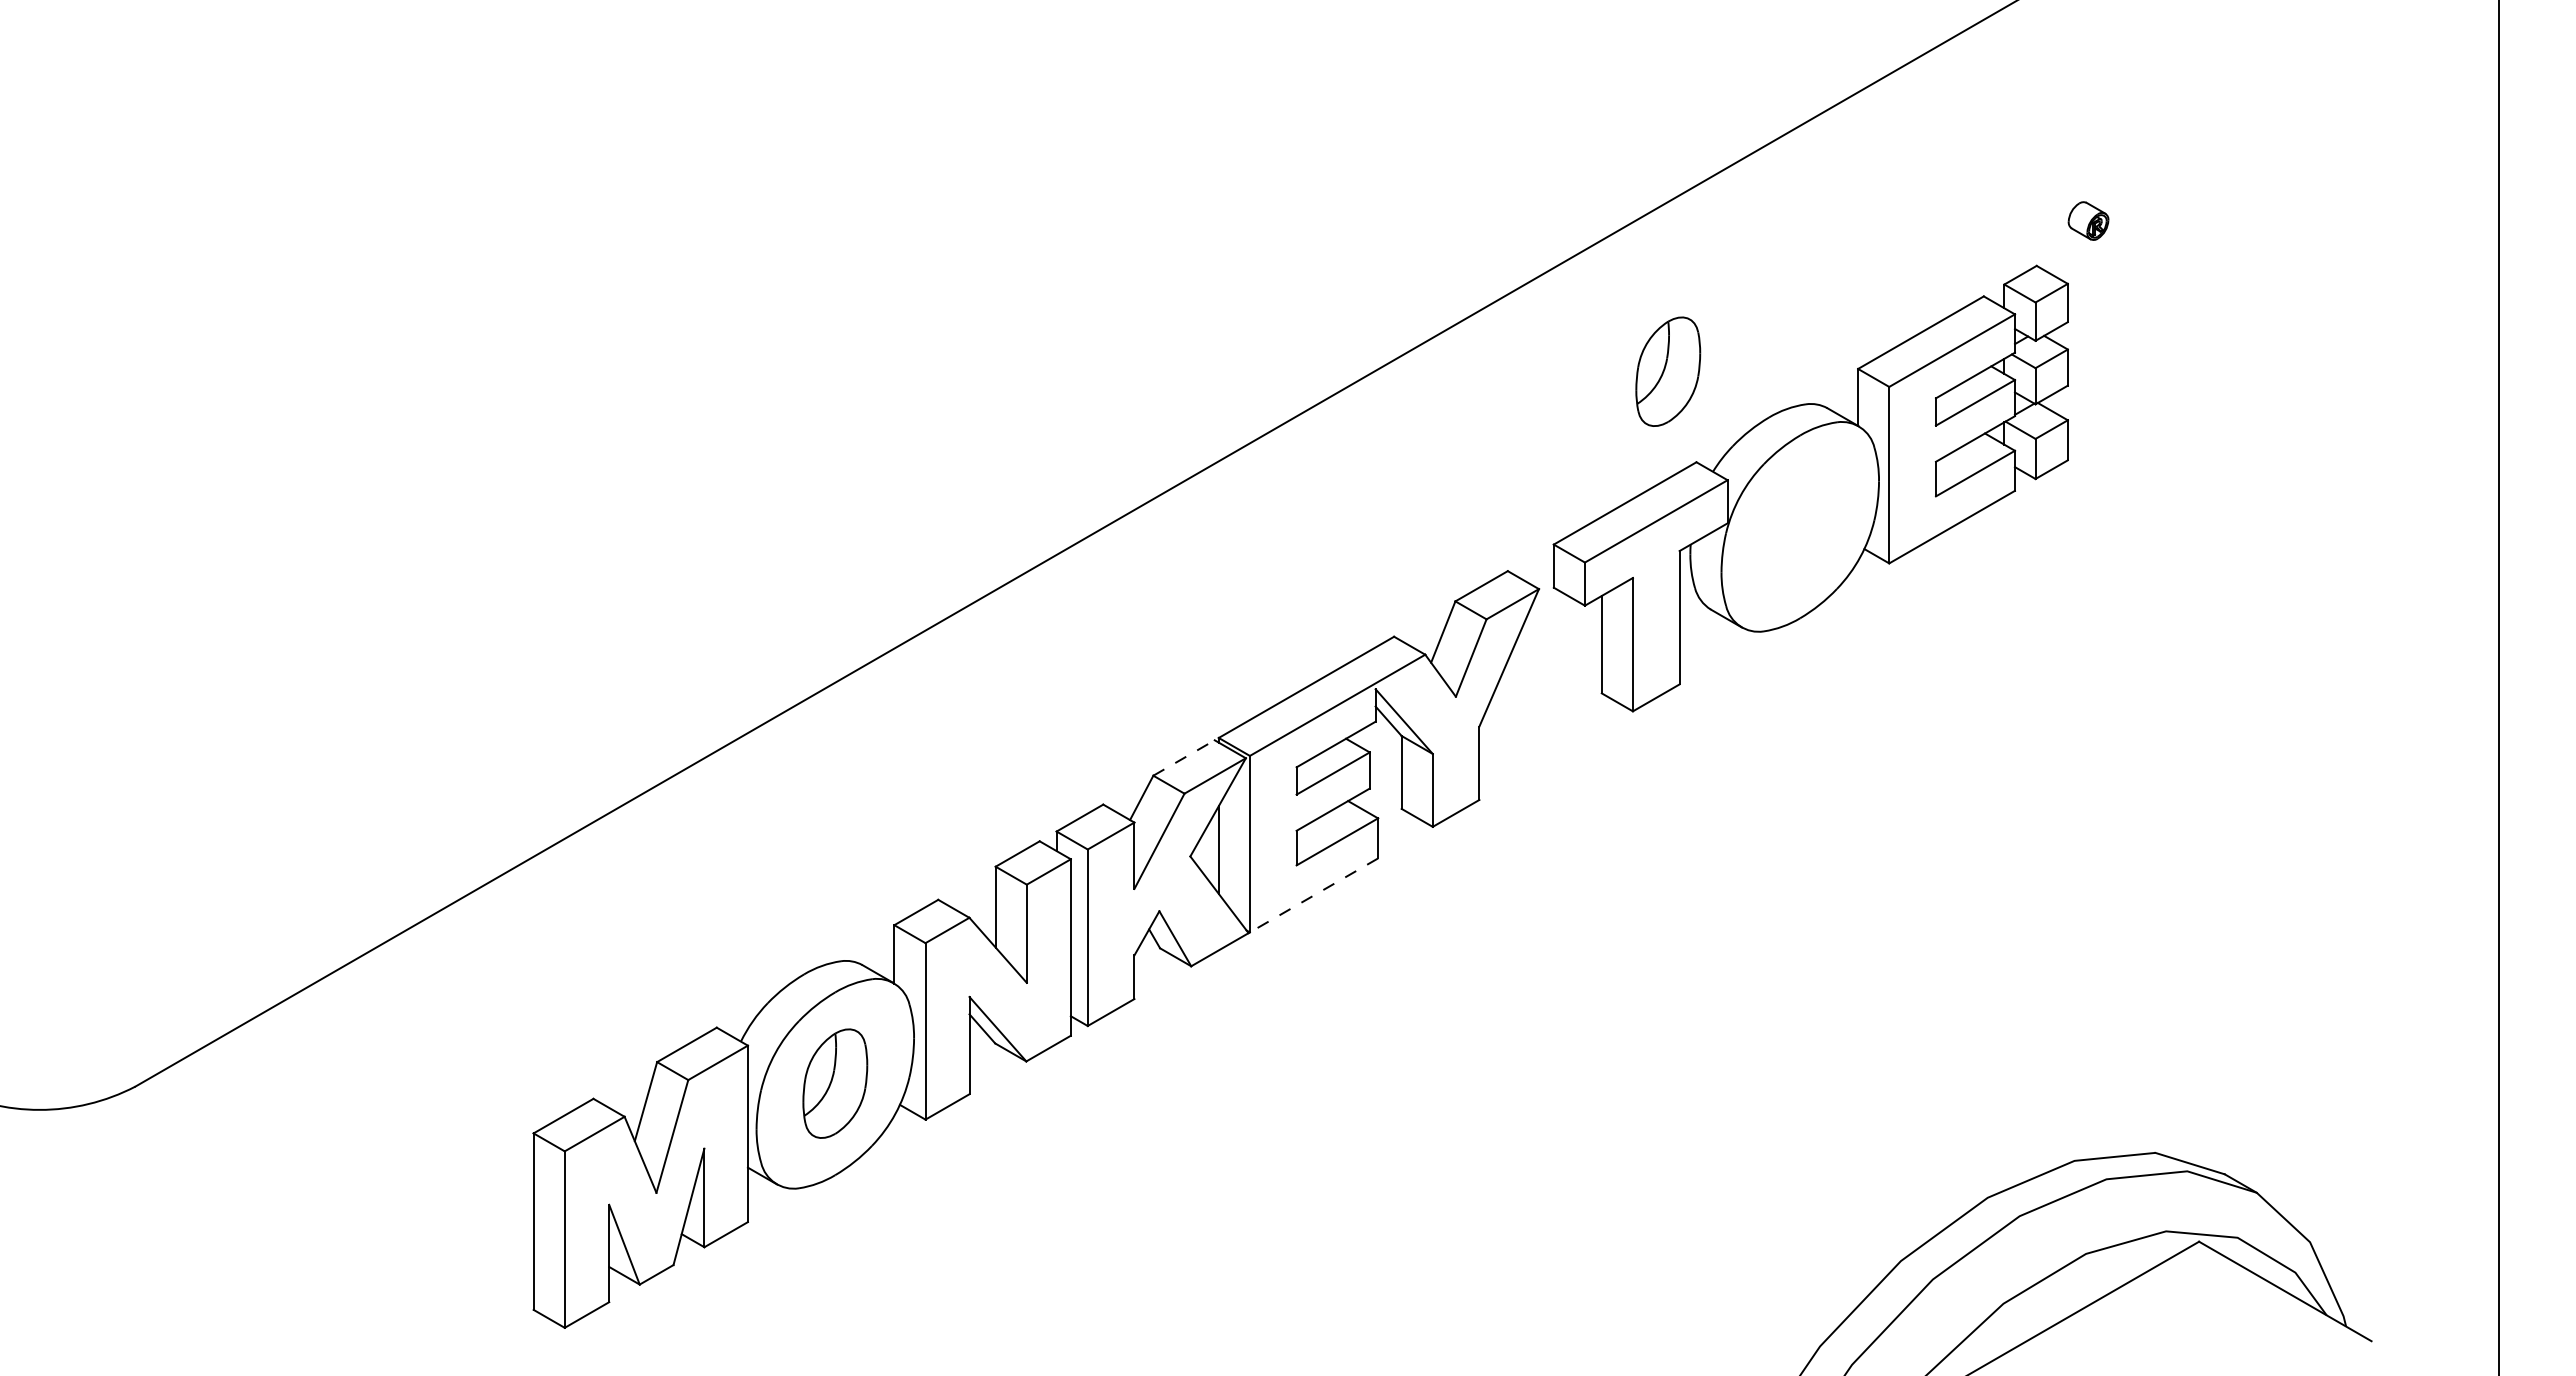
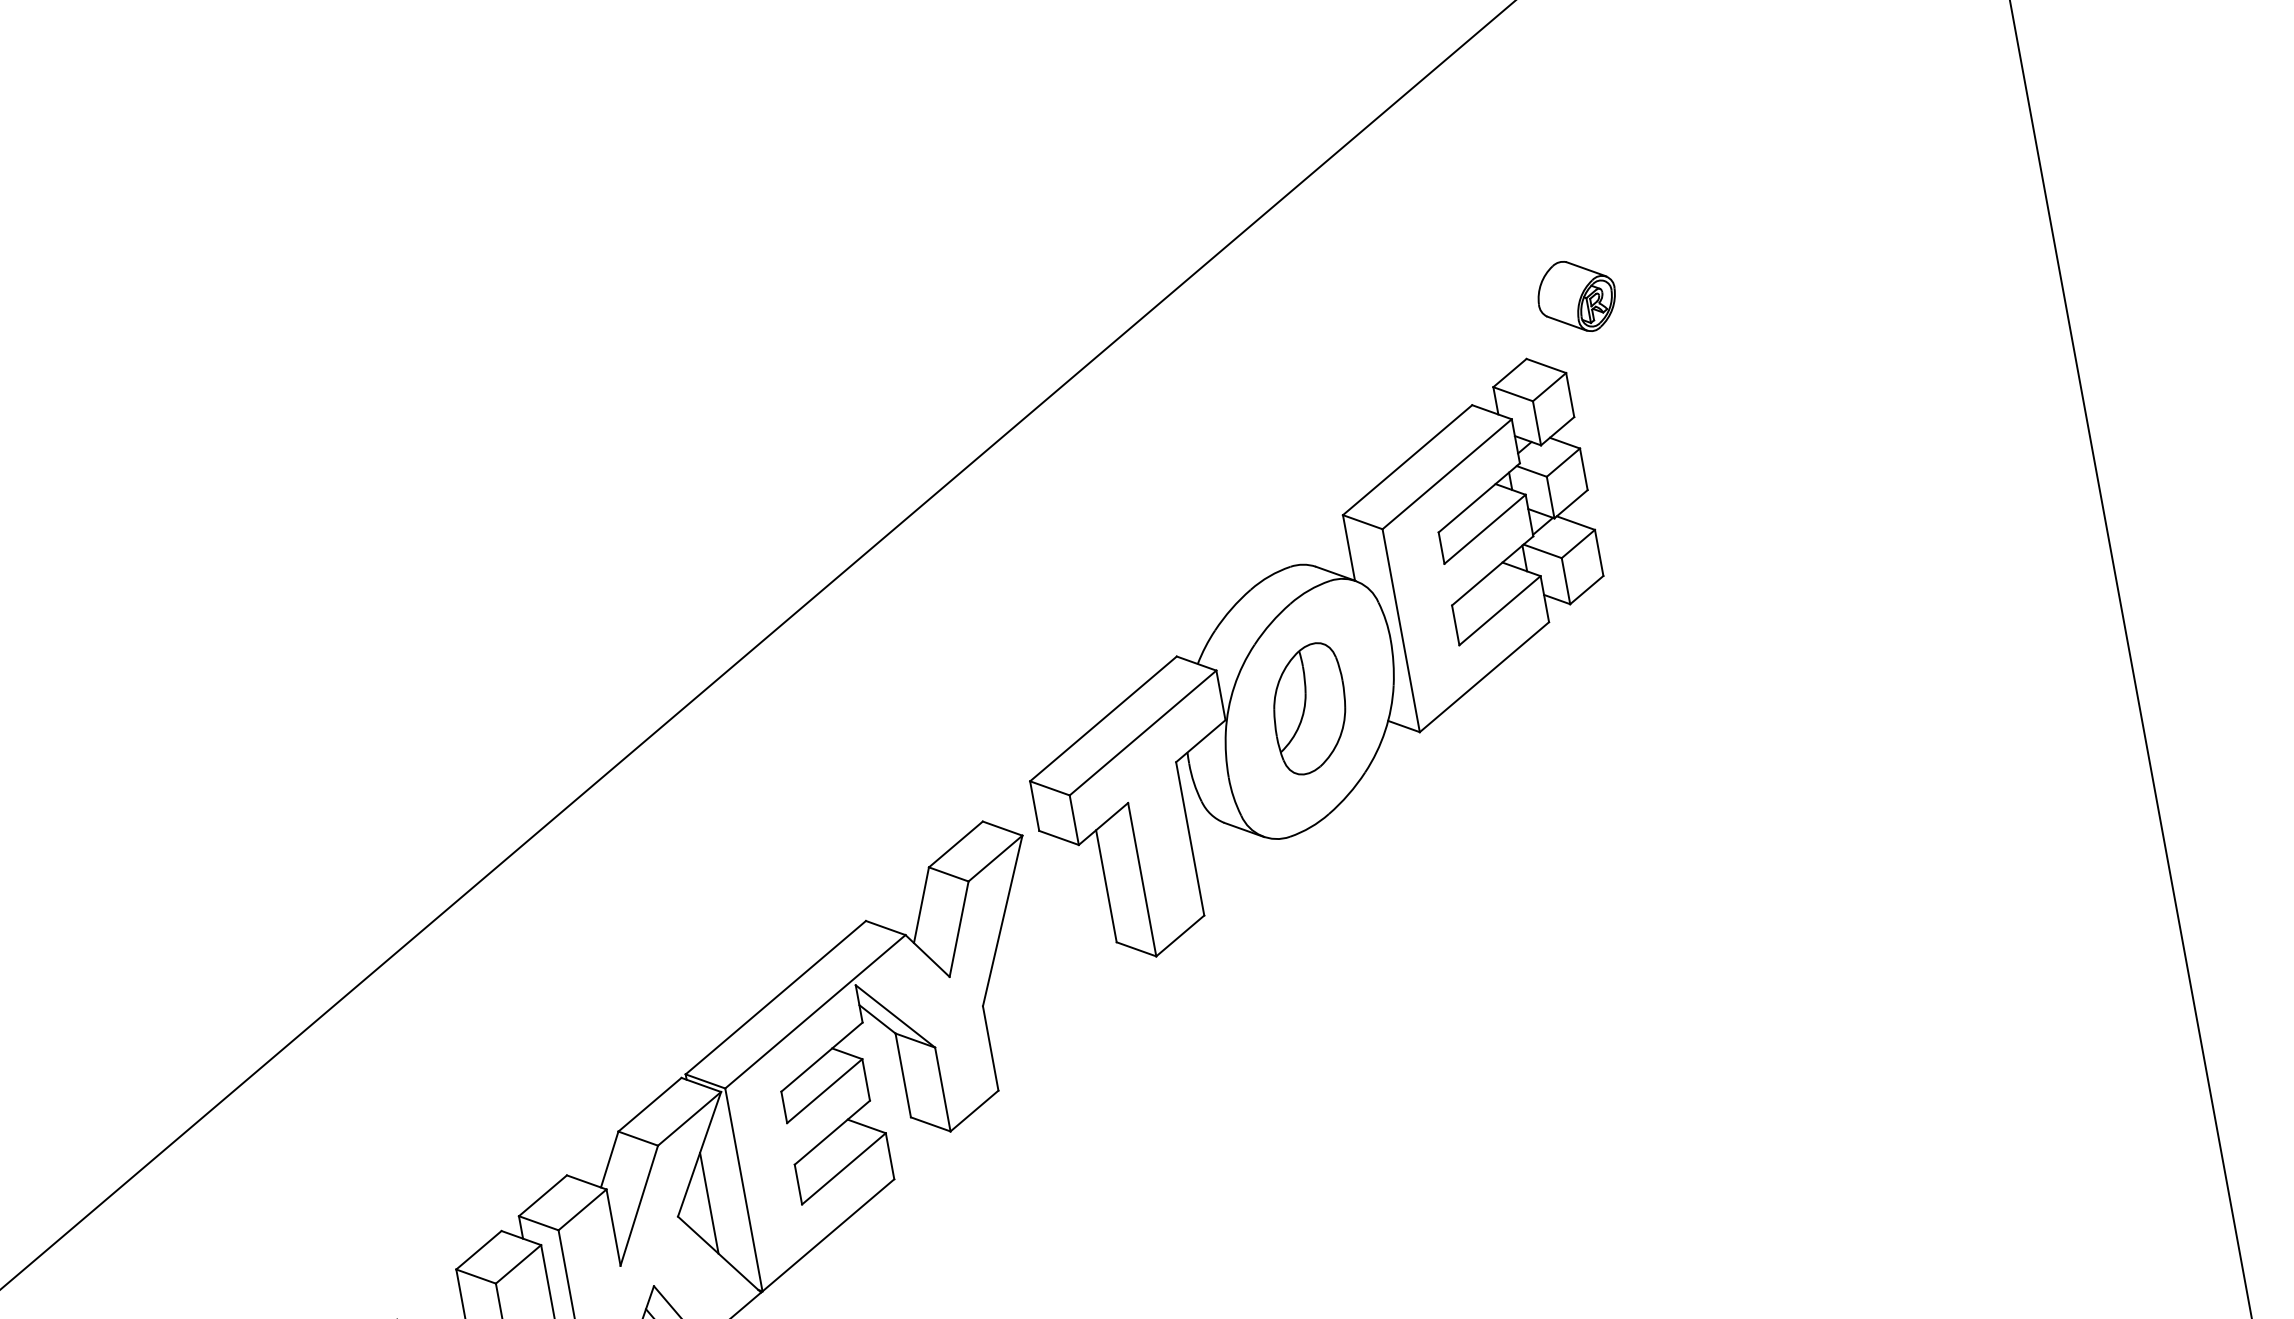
part: (2088, 220) -> (1576, 295), size x1.67
part: (1668, 371) -> (1309, 708), moved
line: (1184, 757) -> (650, 1104), dashed -> solid
line: (1314, 895) -> (828, 1235), dashed -> solid

